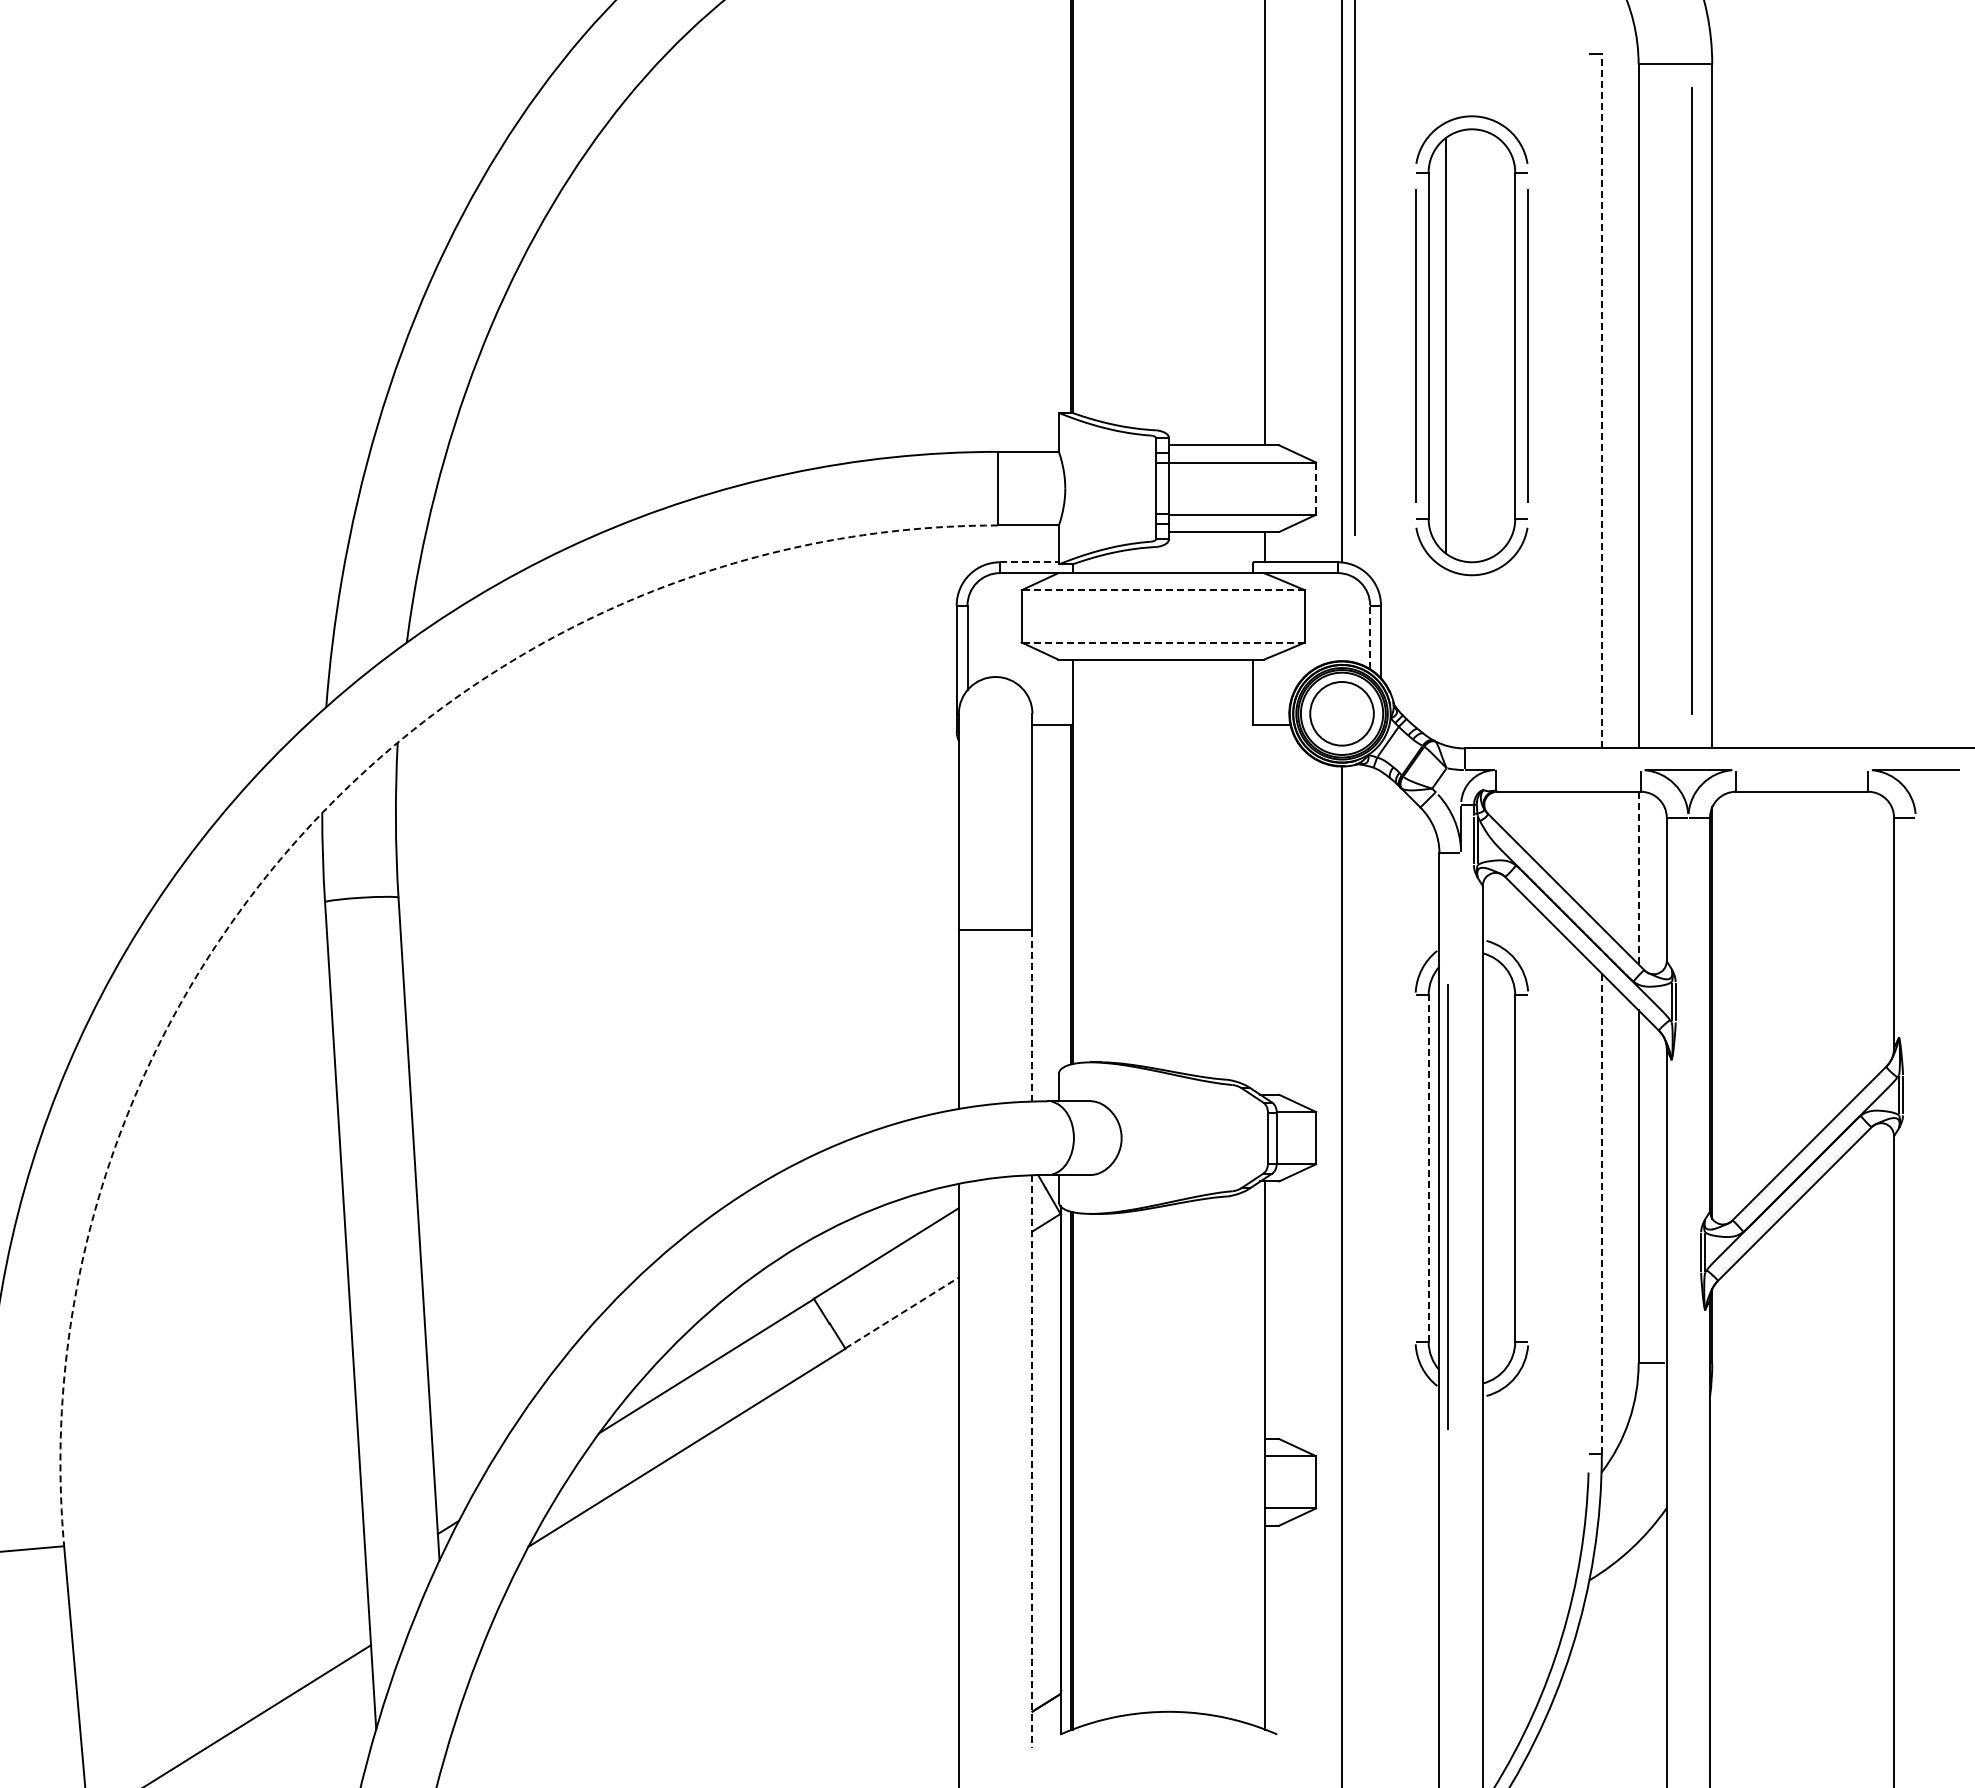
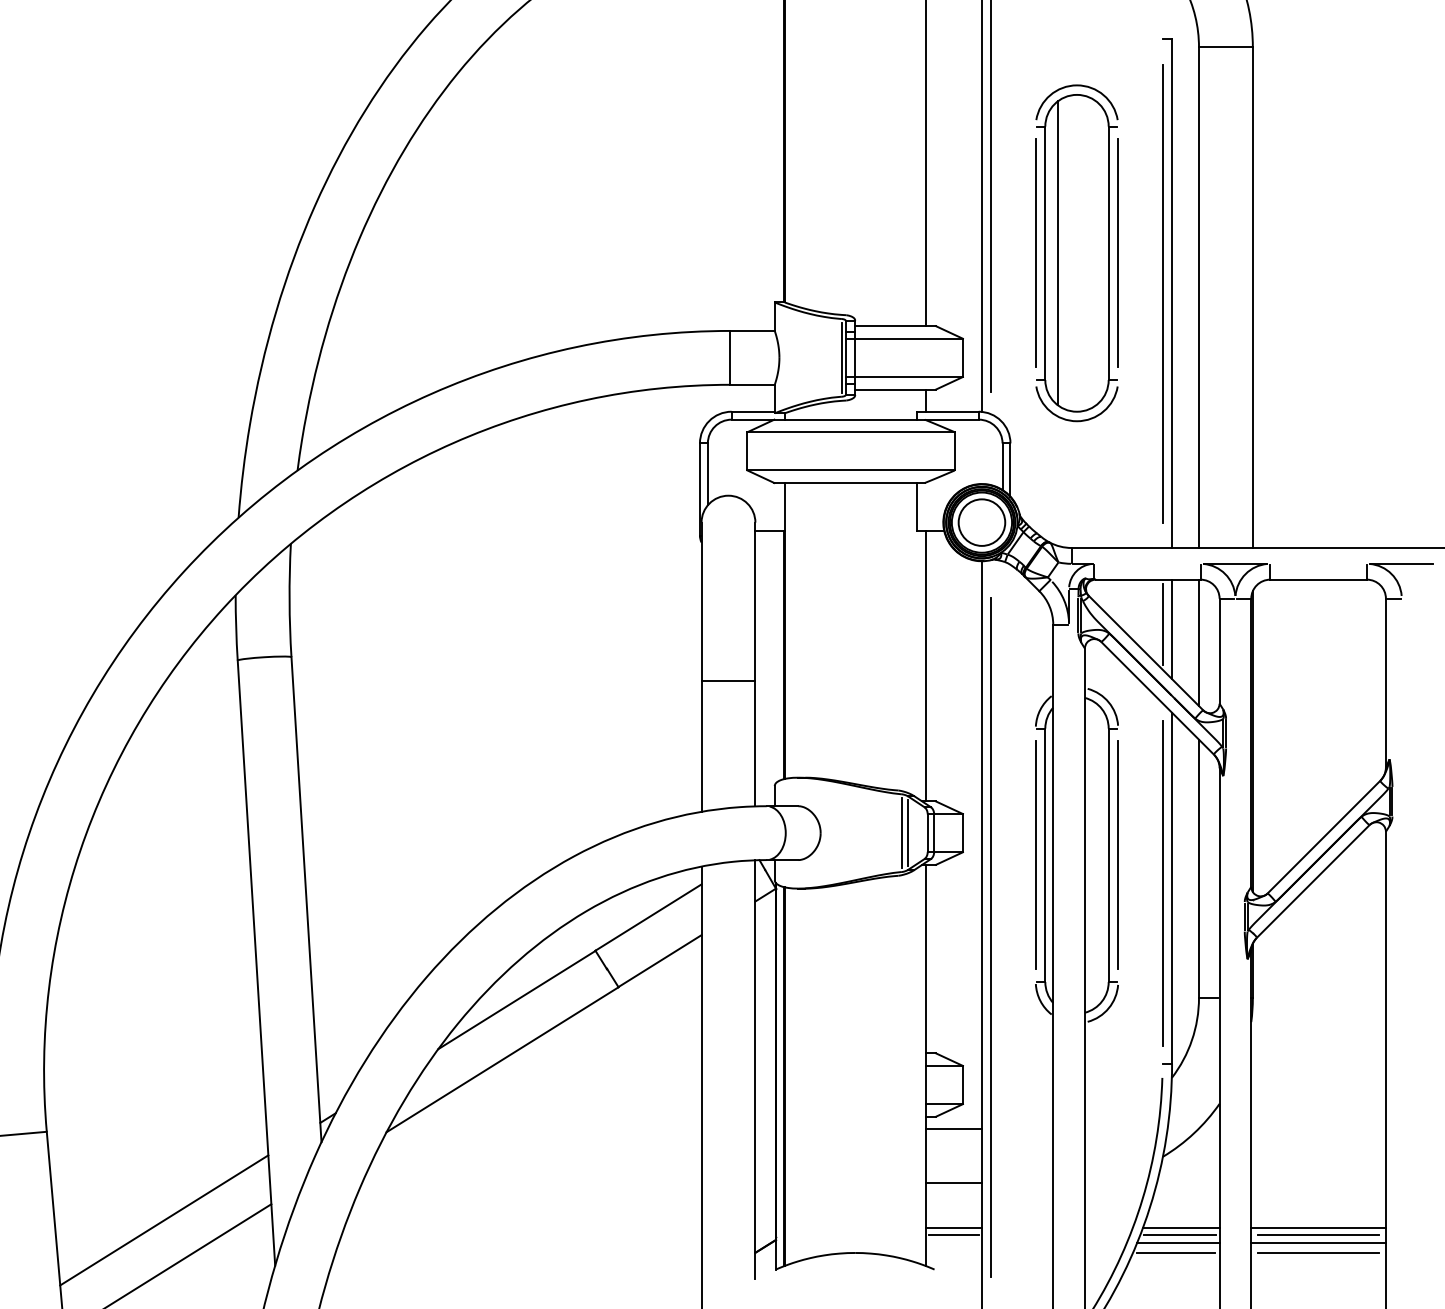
line: (1601, 400) -> (1171, 293), dashed -> solid
line: (1691, 400) -> (1162, 293), moved
line: (1150, 488) -> (841, 357), added
line: (1316, 489) -> (963, 358), dashed -> solid
line: (1029, 562) -> (753, 411), dashed -> solid
line: (1163, 590) -> (851, 432), dashed -> solid
line: (1370, 637) -> (1002, 466), dashed -> solid
line: (1163, 642) -> (851, 470), dashed -> solid
arc: (306, 830) -> (224, 608), dashed -> solid
line: (1588, 852) -> (1162, 624), added
line: (1601, 859) -> (1171, 629), added
line: (1638, 878) -> (1198, 643), dashed -> solid
line: (1265, 909) -> (925, 665), added
line: (1032, 1015) -> (755, 743), dashed -> solid
line: (1232, 1137) -> (901, 832), added
line: (1241, 1138) -> (908, 833), added
line: (1428, 1167) -> (1045, 854), dashed -> solid
line: (1415, 1168) -> (1035, 855), added
line: (1528, 1168) -> (1118, 855), added
line: (1447, 1206) -> (1162, 883), moved
line: (1601, 1213) -> (1171, 888), dashed -> solid
line: (1355, 1280) -> (991, 937), added
line: (902, 1313) -> (660, 961), dashed -> solid
line: (1032, 1461) -> (755, 1069), dashed -> solid
line: (1303, 1542) -> (953, 1129), added
line: (1303, 1616) -> (953, 1183), added
line: (224, 1667) -> (164, 1220), added
line: (1303, 1677) -> (953, 1227), added
line: (1614, 1677) -> (1181, 1227), added
line: (1802, 1677) -> (1318, 1227), added
line: (1303, 1687) -> (953, 1235), added
line: (1612, 1687) -> (1179, 1235), added
line: (1801, 1687) -> (1318, 1235), added
line: (1609, 1698) -> (1177, 1243), added
line: (1802, 1698) -> (1318, 1243), added
line: (1607, 1711) -> (1176, 1252), added
line: (1801, 1711) -> (1318, 1252), added

